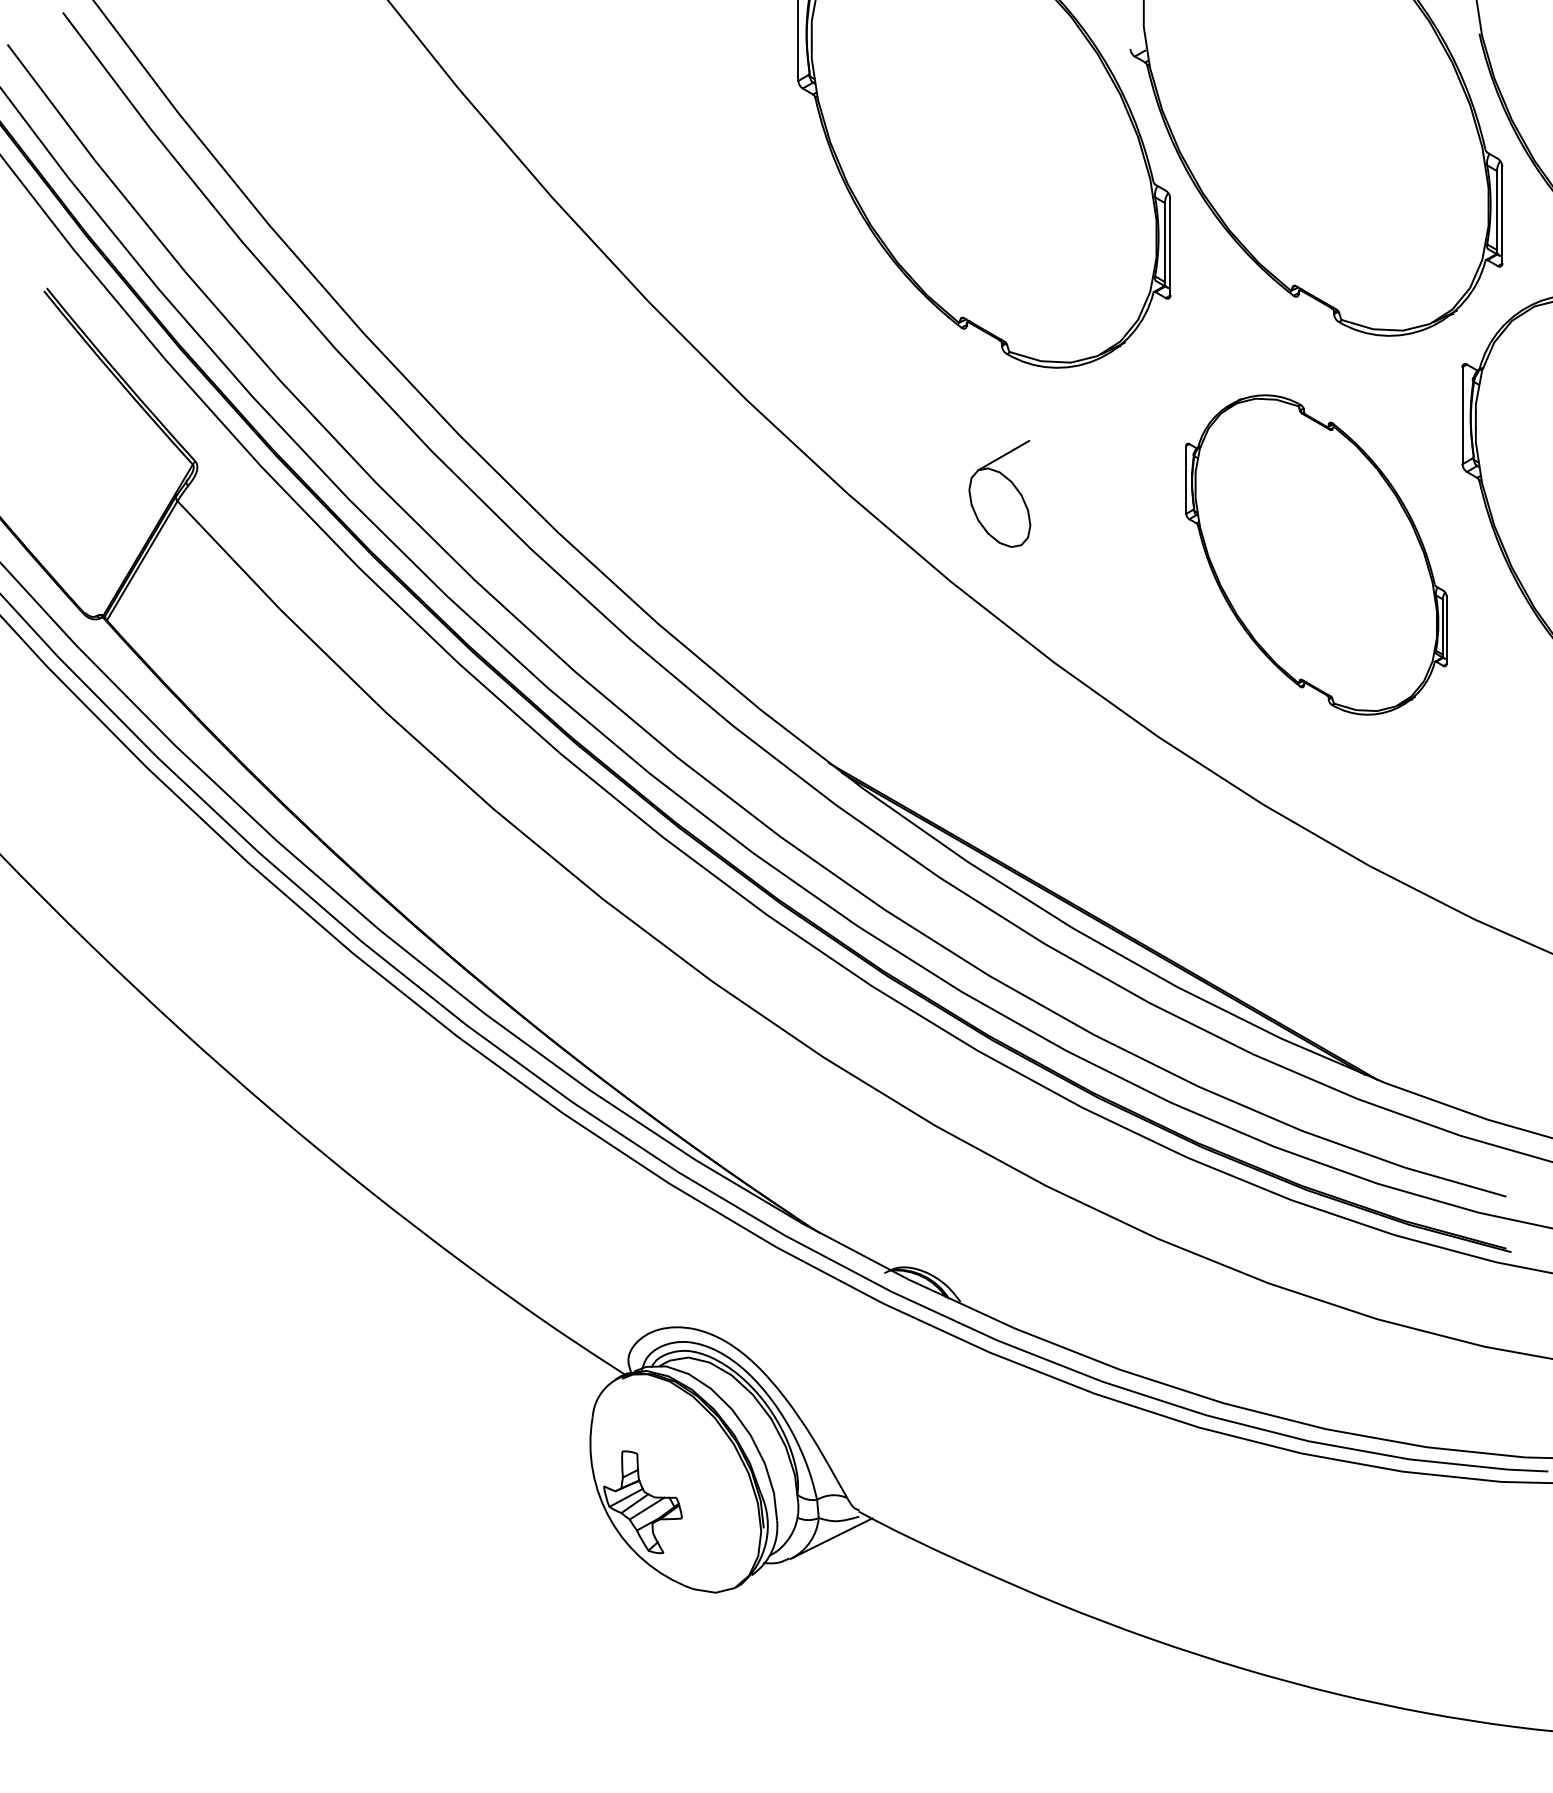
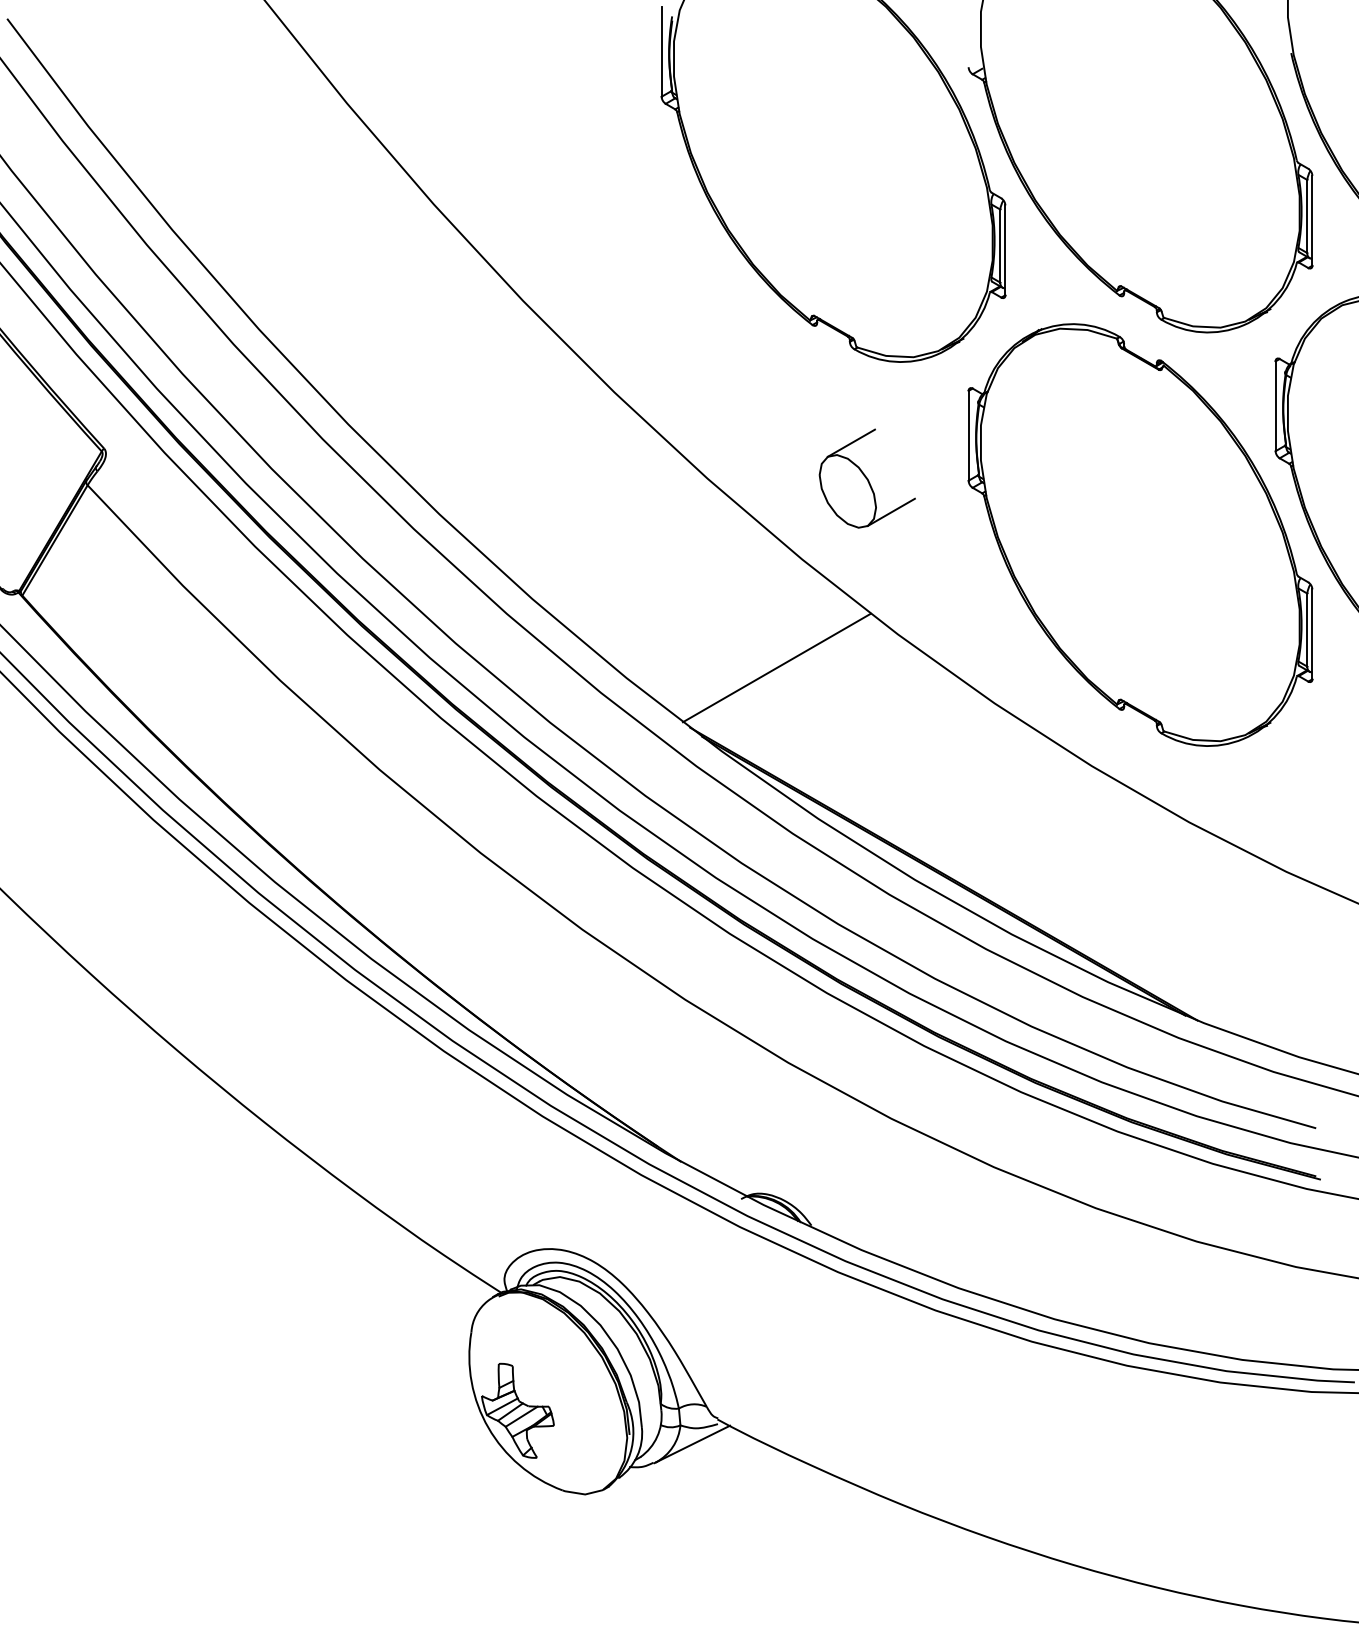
line: (1046, 530) -> (890, 512), added
part: (1316, 554) -> (1140, 534), size x1.43
line: (922, 698) -> (776, 667), added

